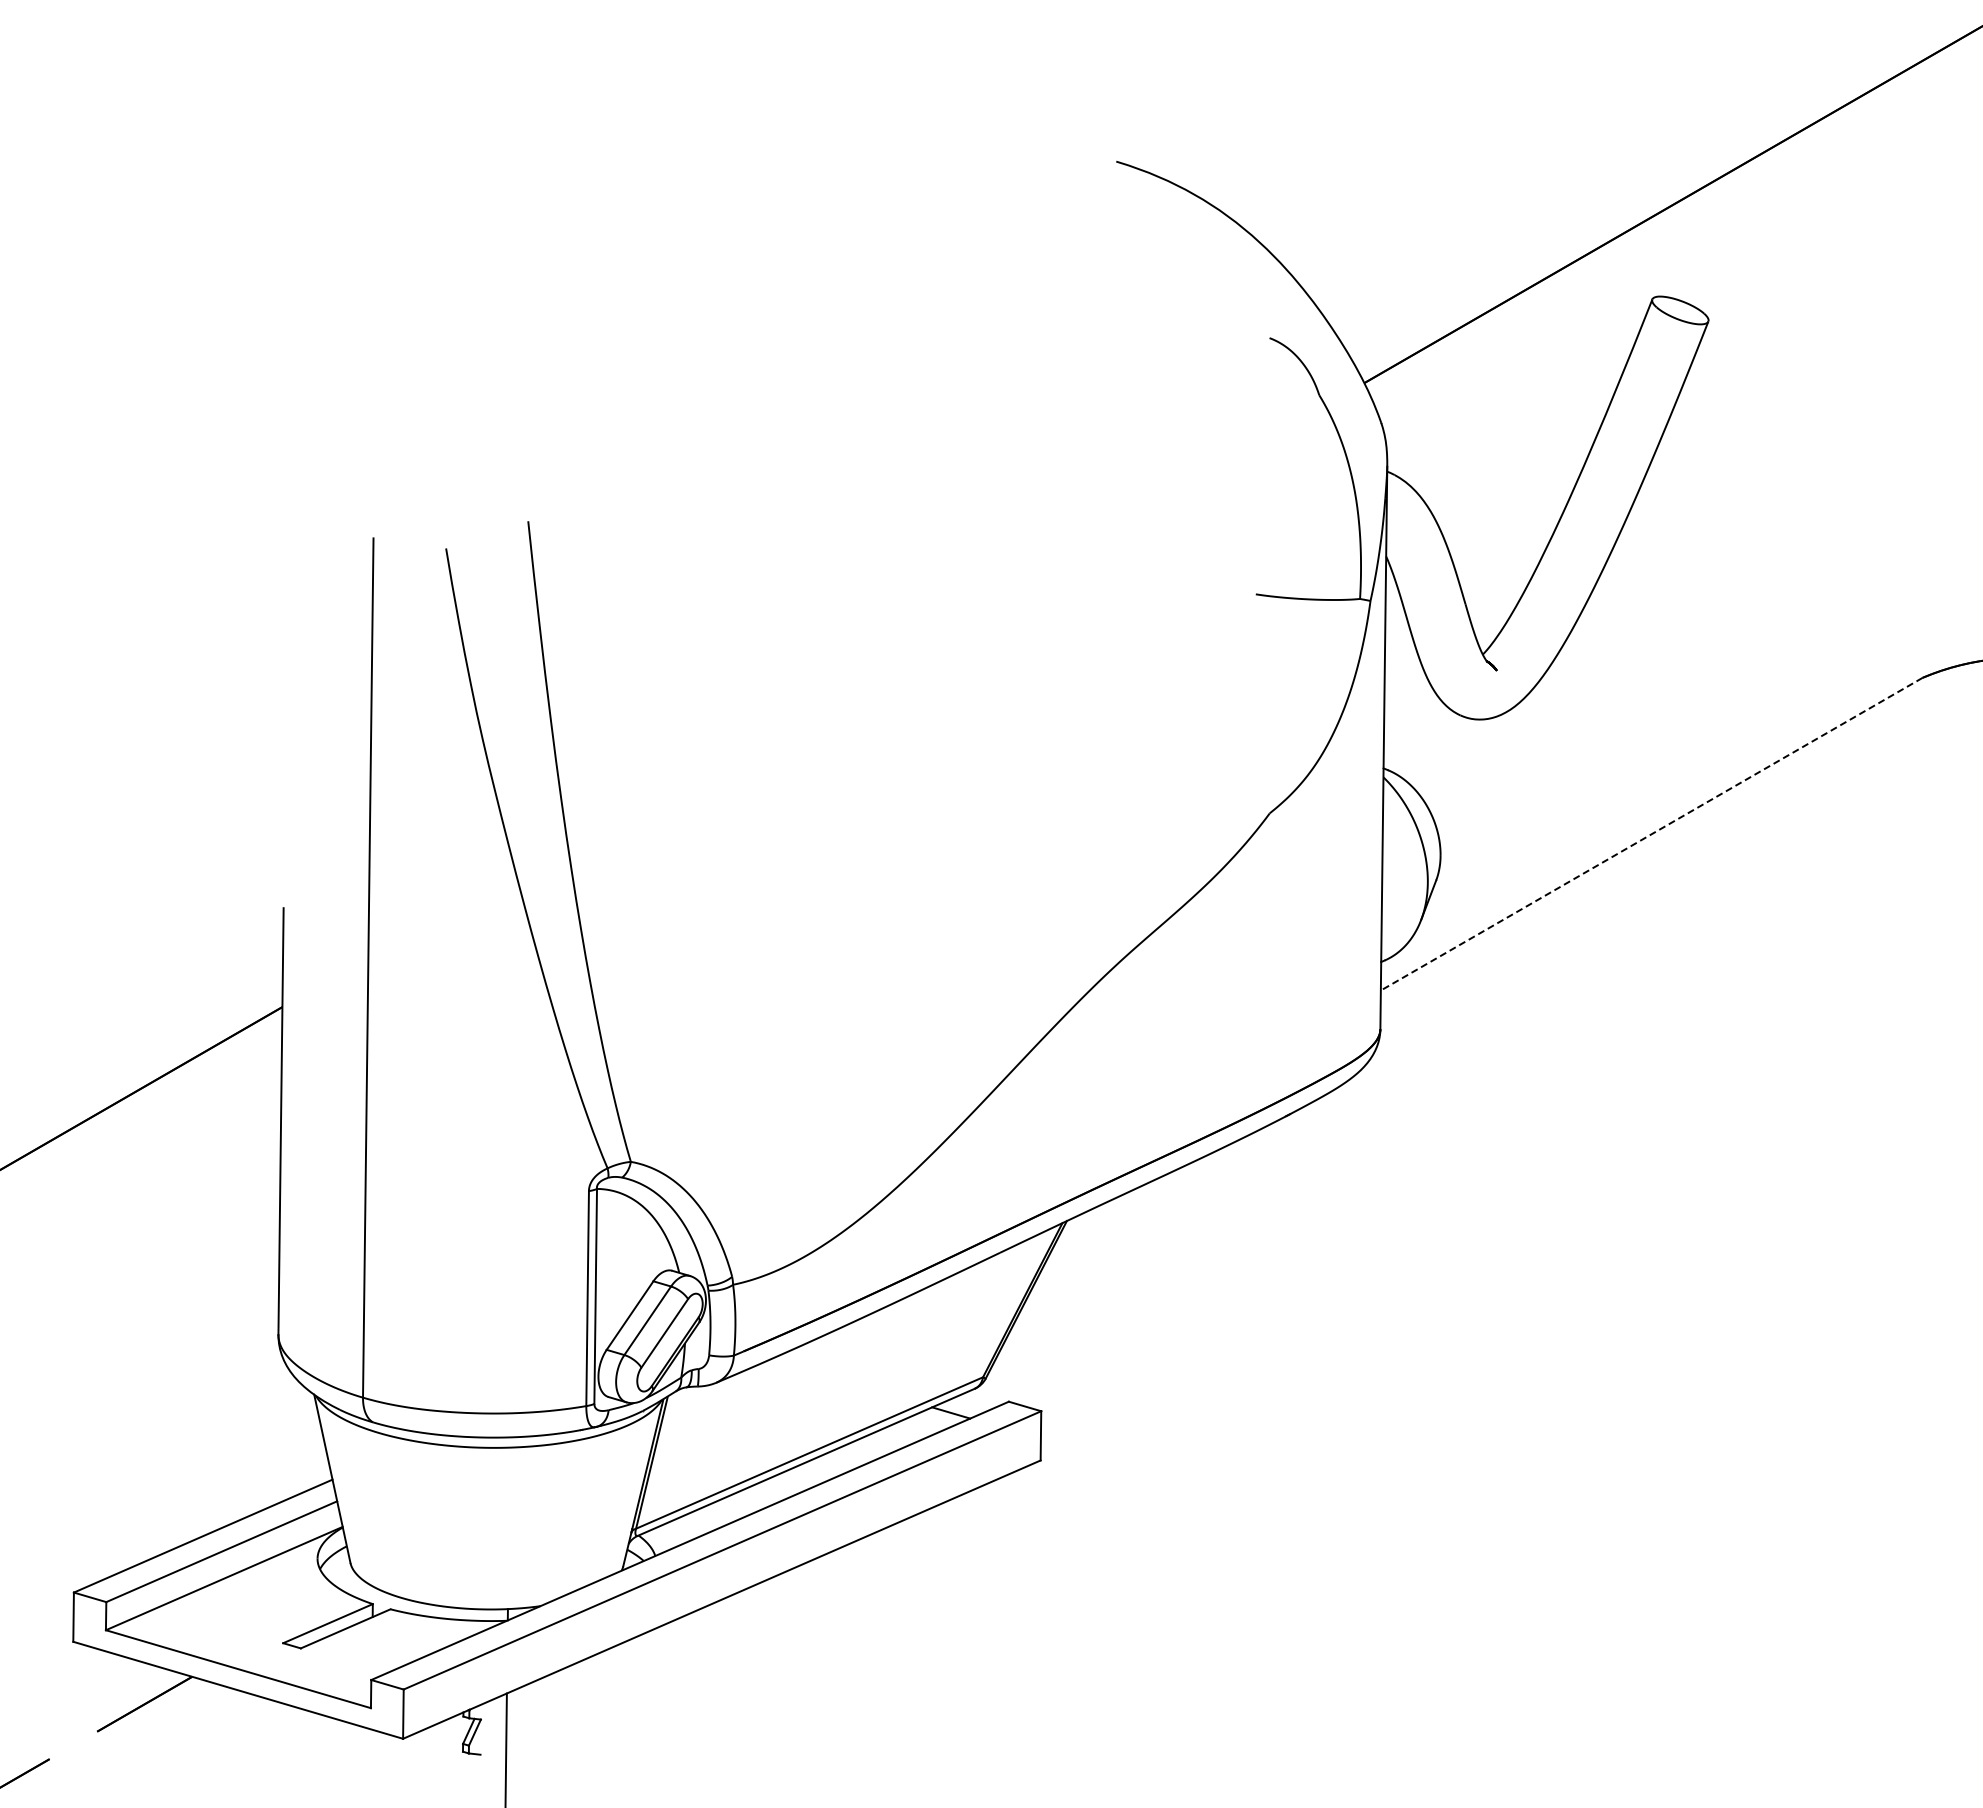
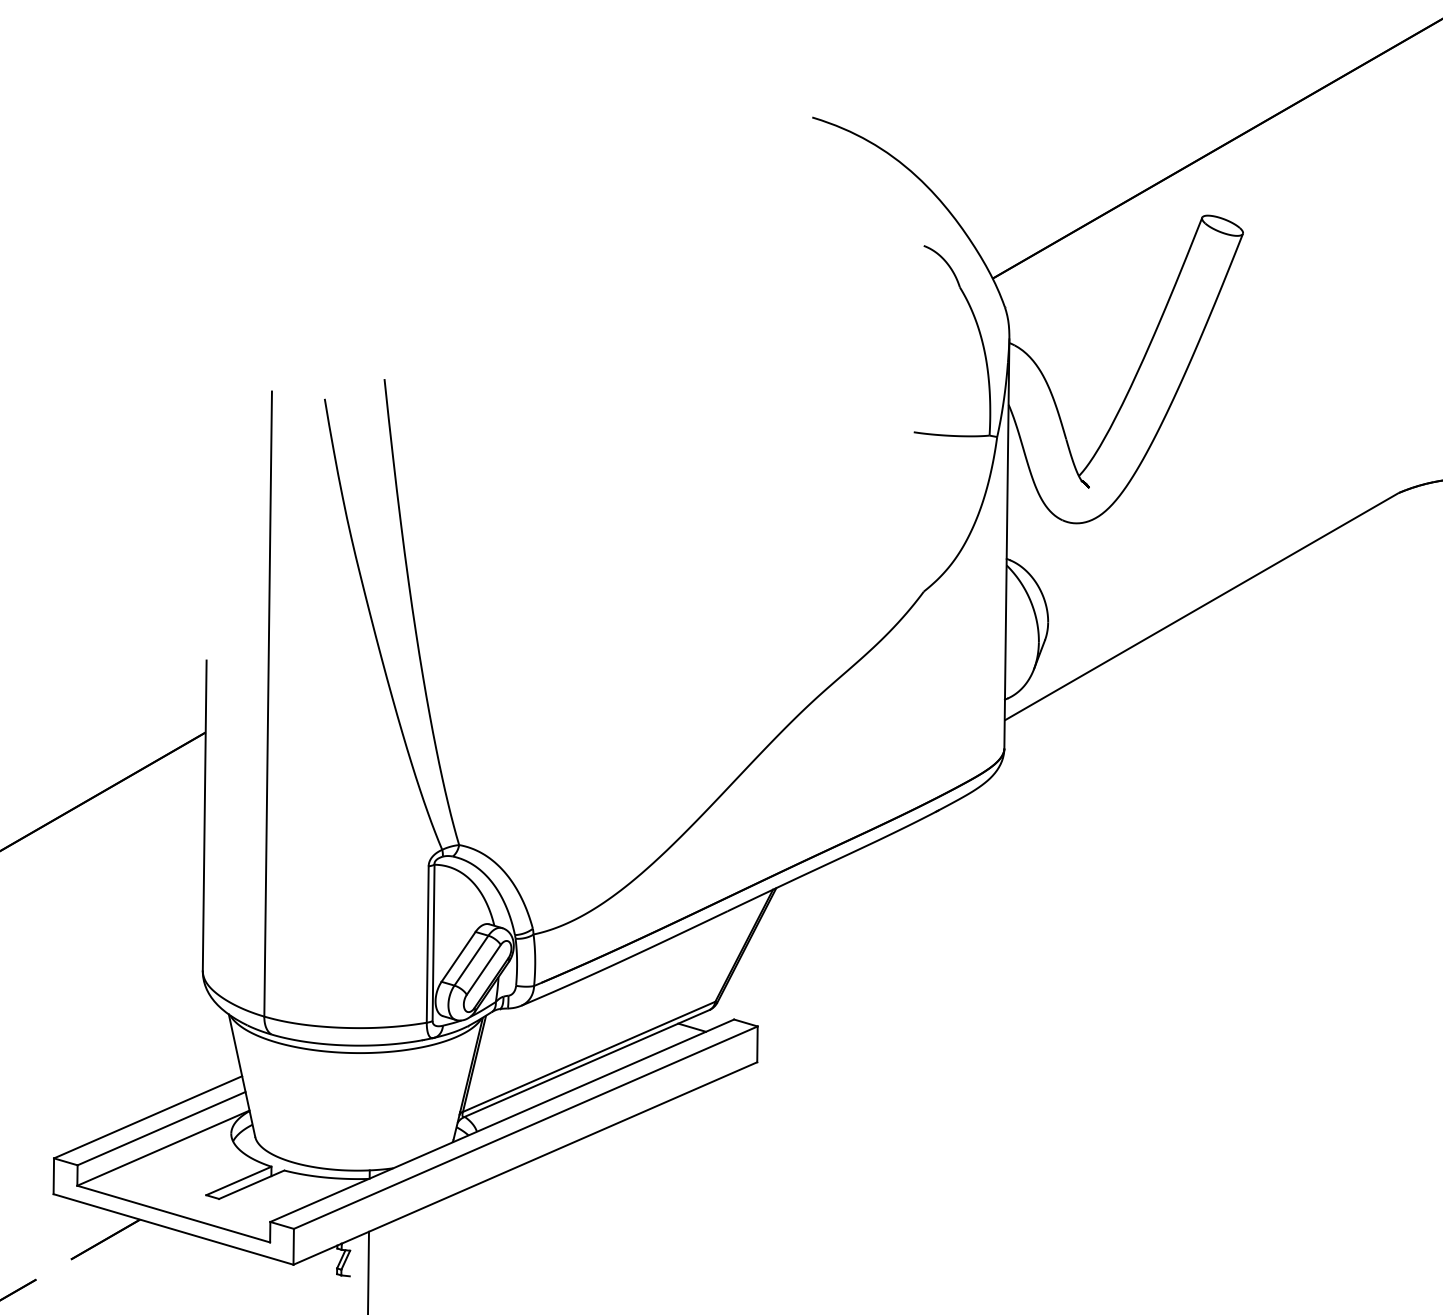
line: (1651, 834) -> (1201, 606), dashed -> solid

